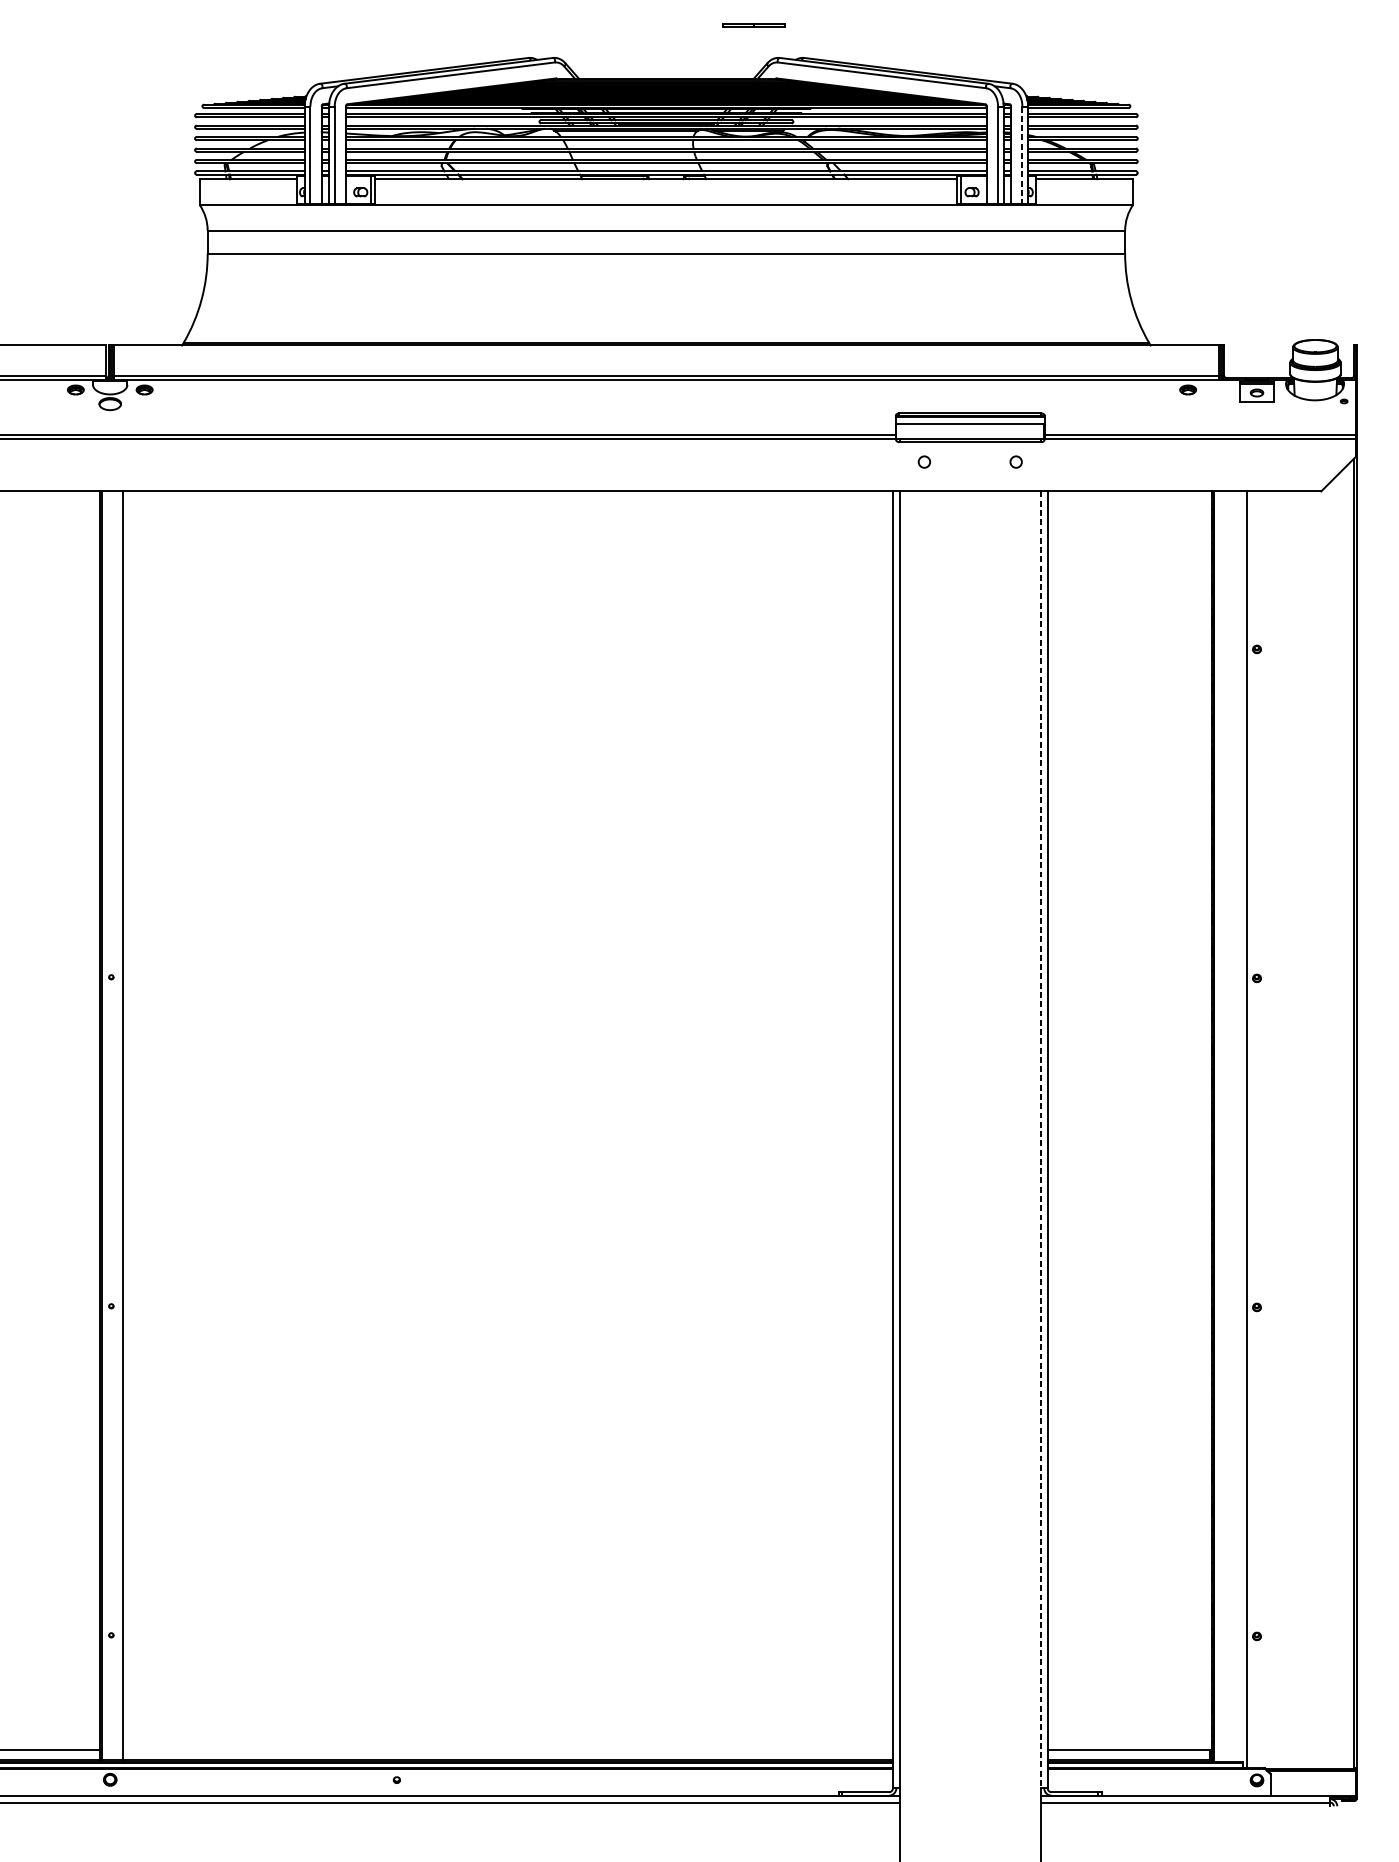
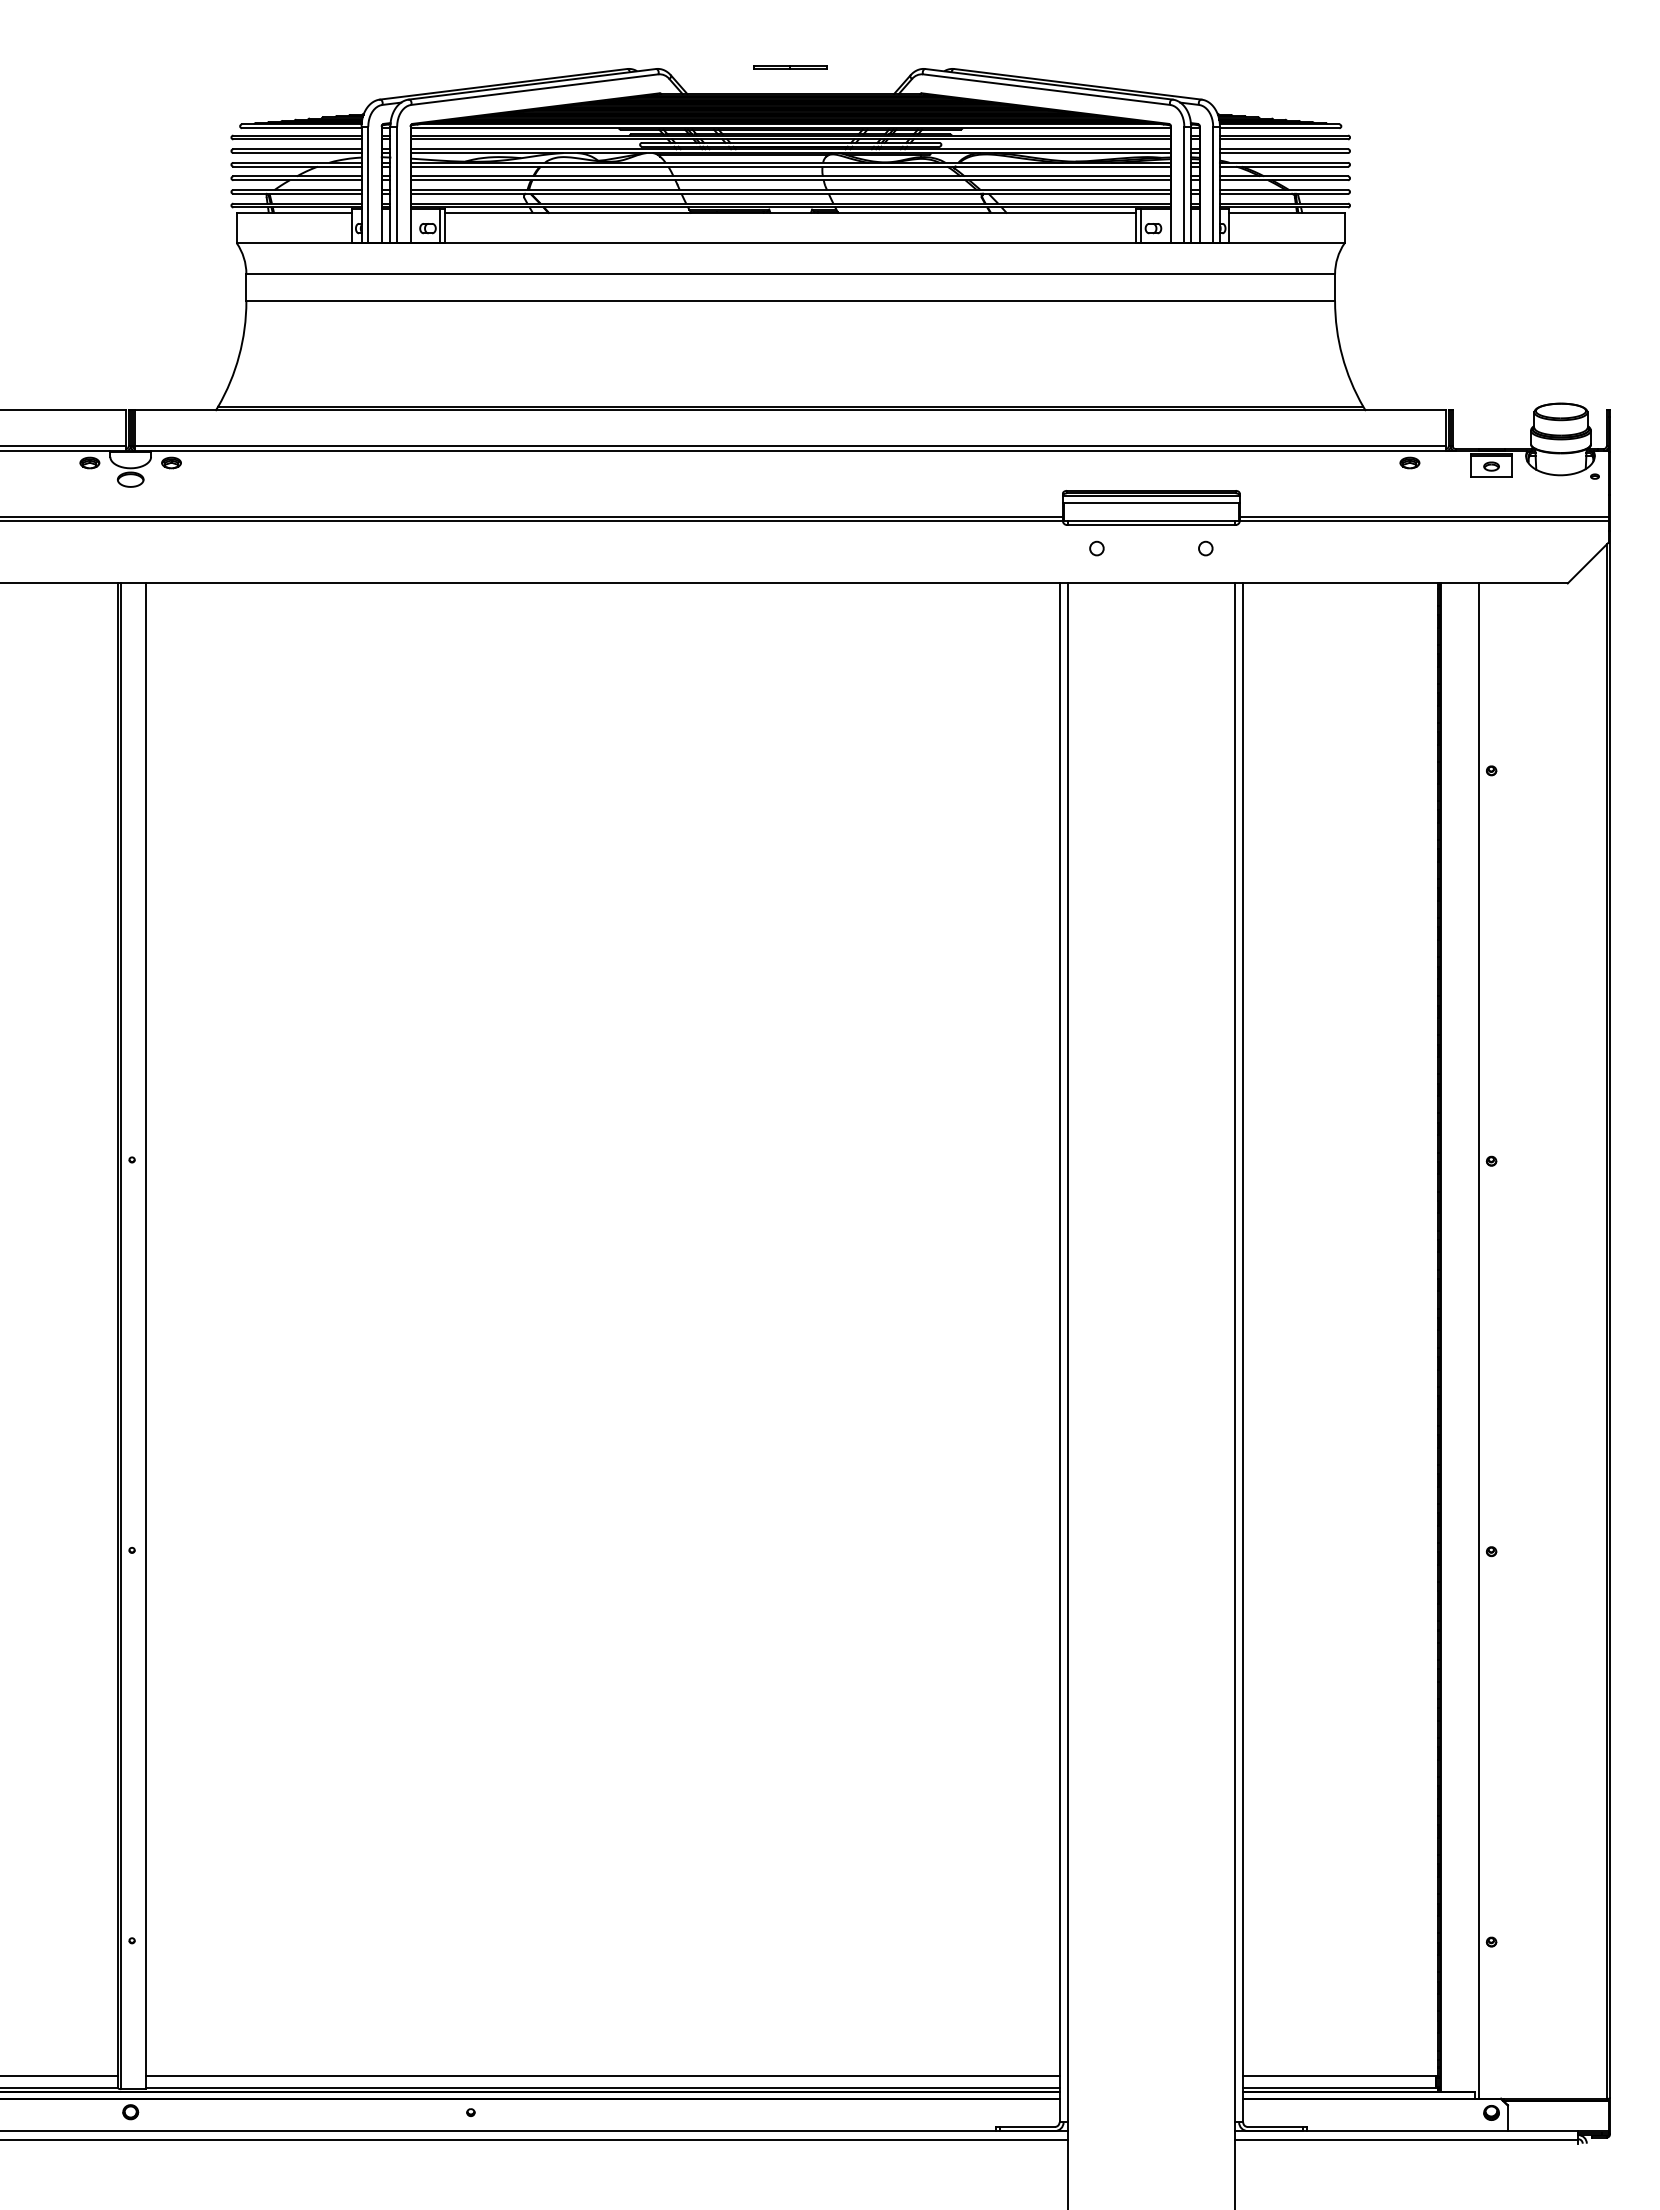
line: (753, 25) -> (790, 67), moved
line: (1022, 155) -> (1213, 184), dashed -> solid
line: (1040, 1139) -> (1234, 1352), dashed -> solid
line: (507, 1749) -> (602, 2076), added

